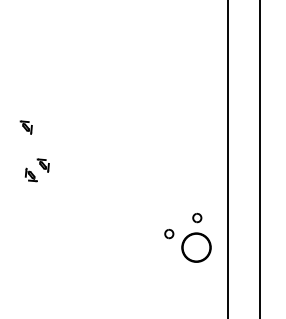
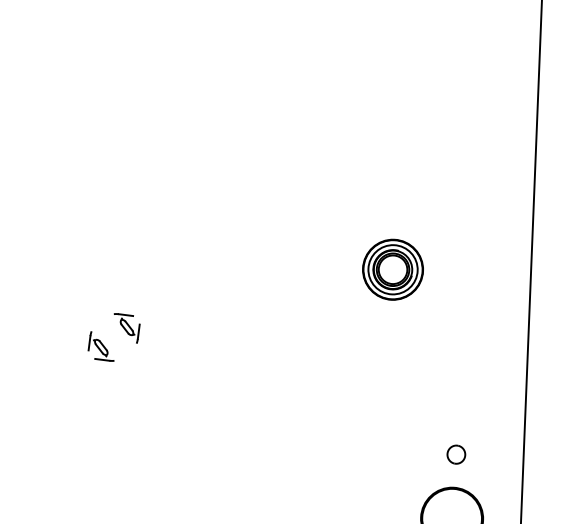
part: (25, 127) -> (92, 243), removed
part: (164, 133) -> (392, 268), added
part: (169, 234) -> (394, 487), removed

